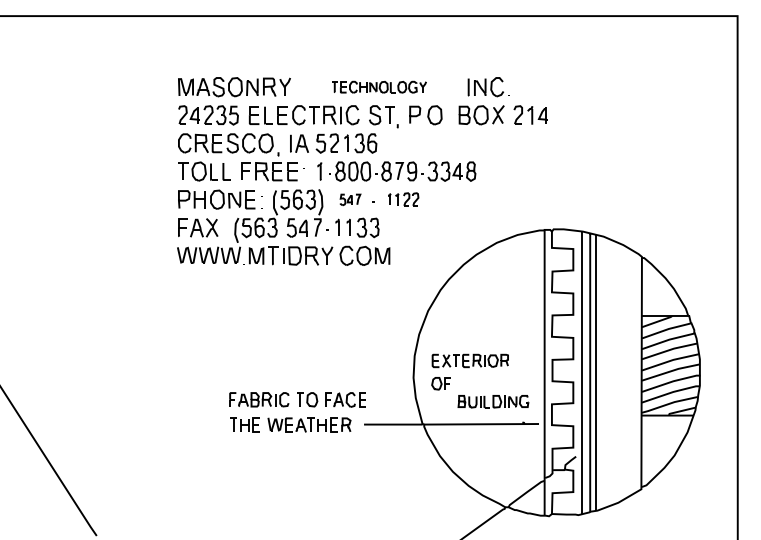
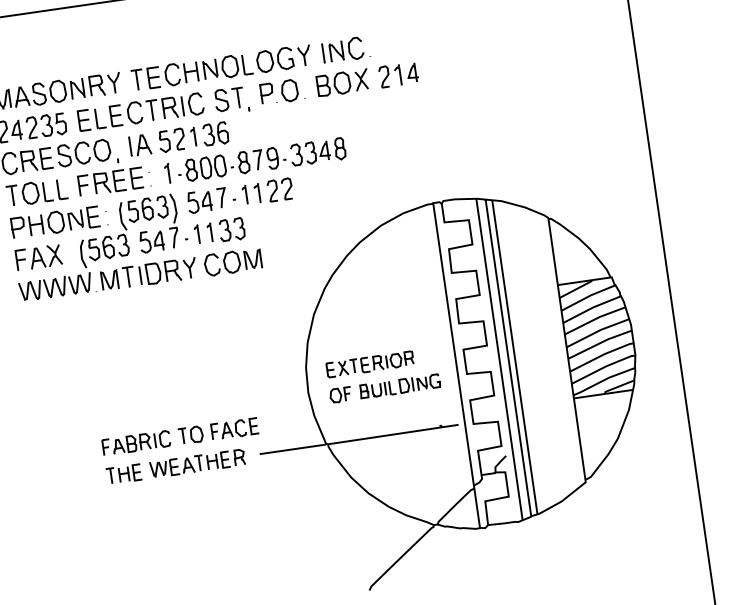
part: (379, 87) -> (222, 68), size x1.67
part: (350, 199) -> (207, 200), size x1.67
part: (403, 199) -> (267, 191), size x1.43
part: (493, 401) -> (400, 386), moved

